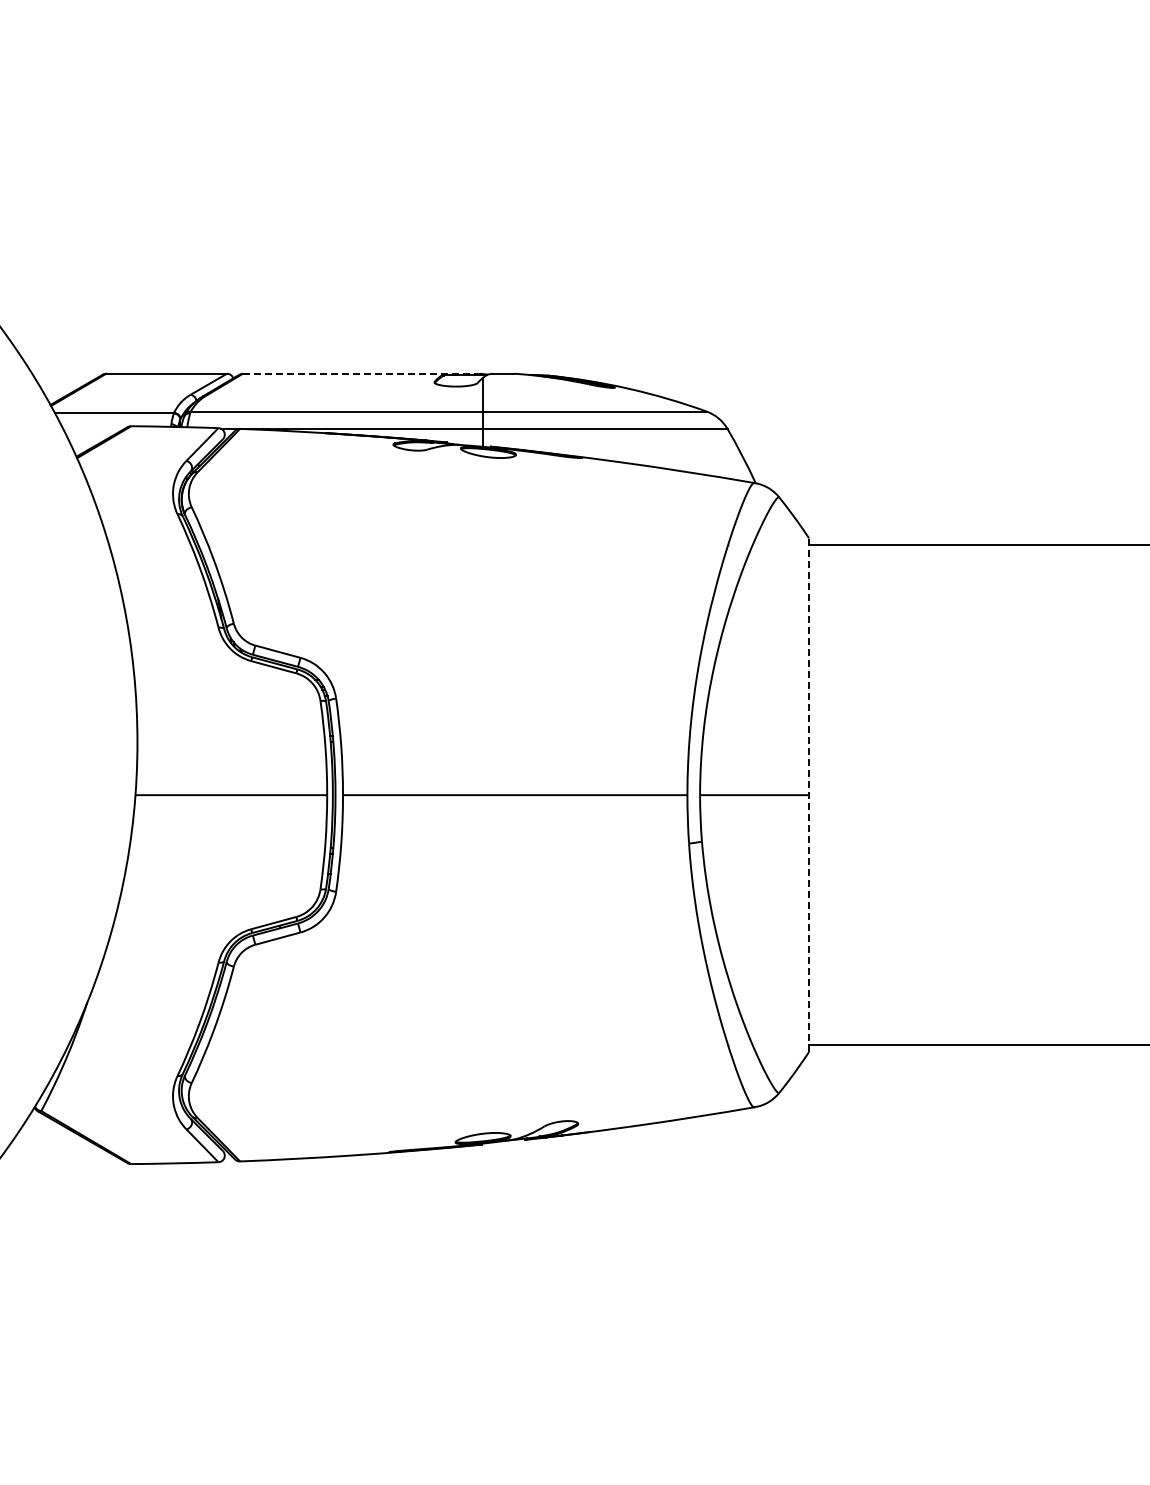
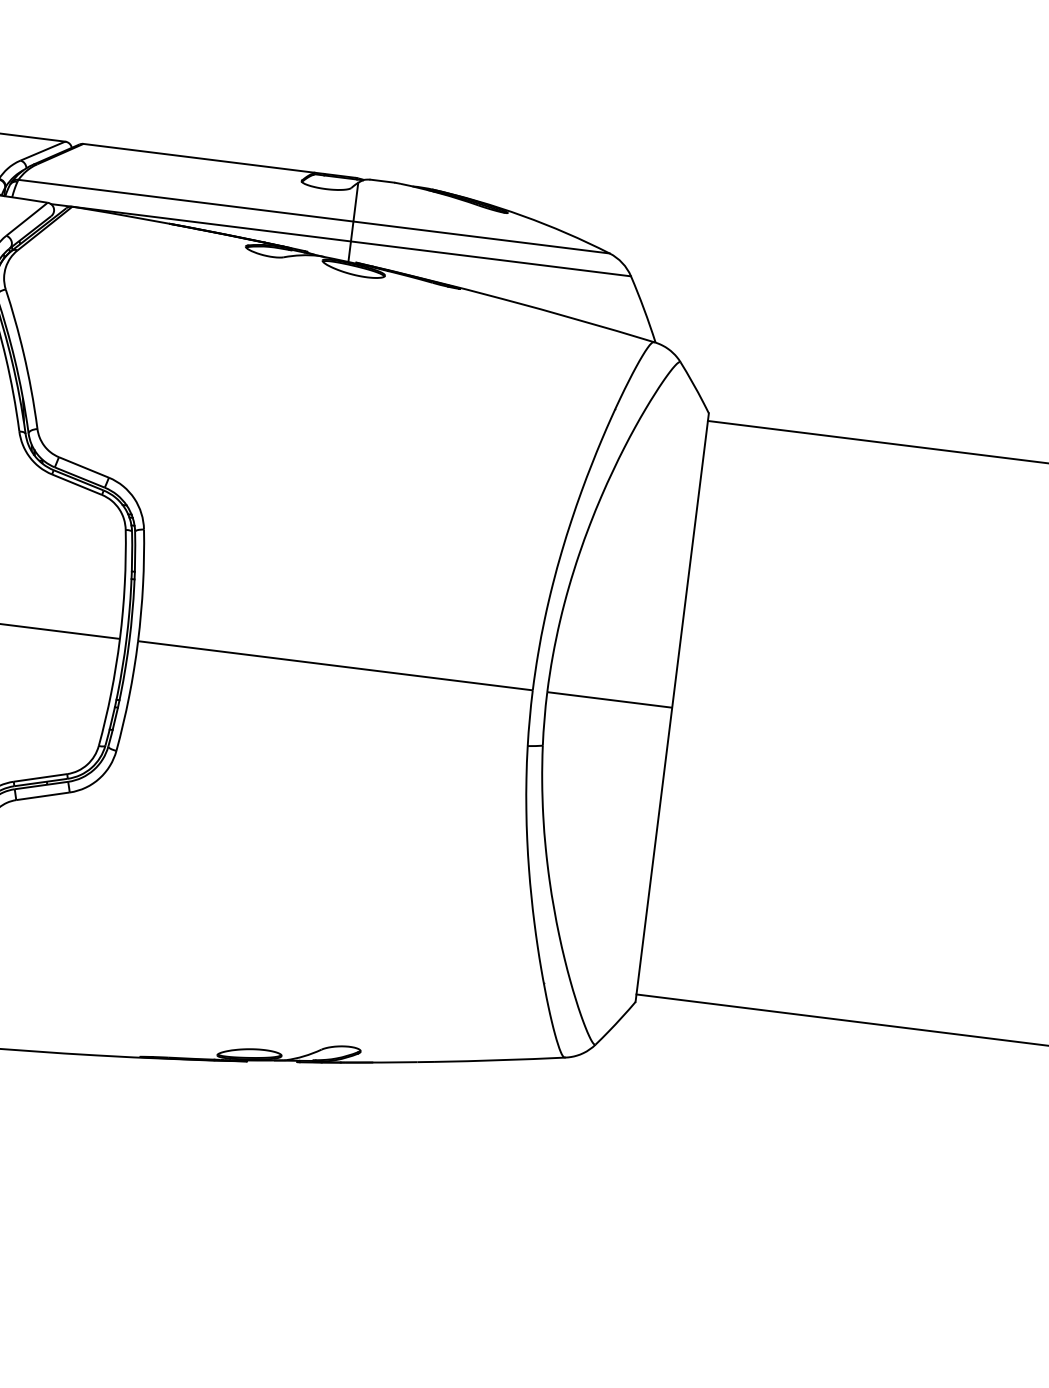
line: (361, 373) -> (219, 160), dashed -> solid
line: (809, 795) -> (672, 708), dashed -> solid

